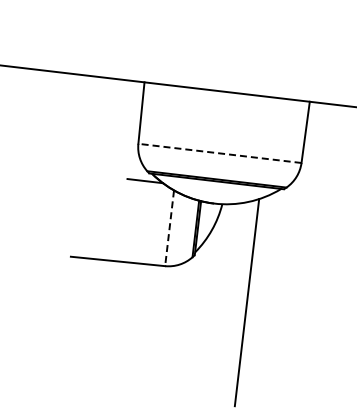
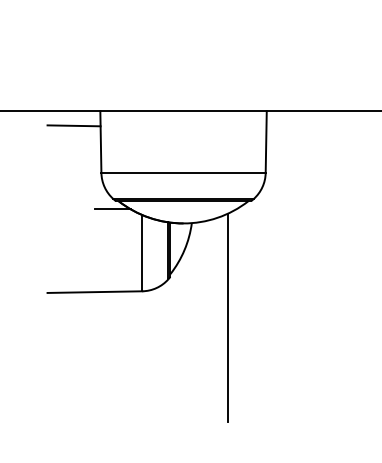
line: (116, 93) -> (73, 125), added
line: (219, 152) -> (183, 172), dashed -> solid
line: (169, 228) -> (142, 253), dashed -> solid

